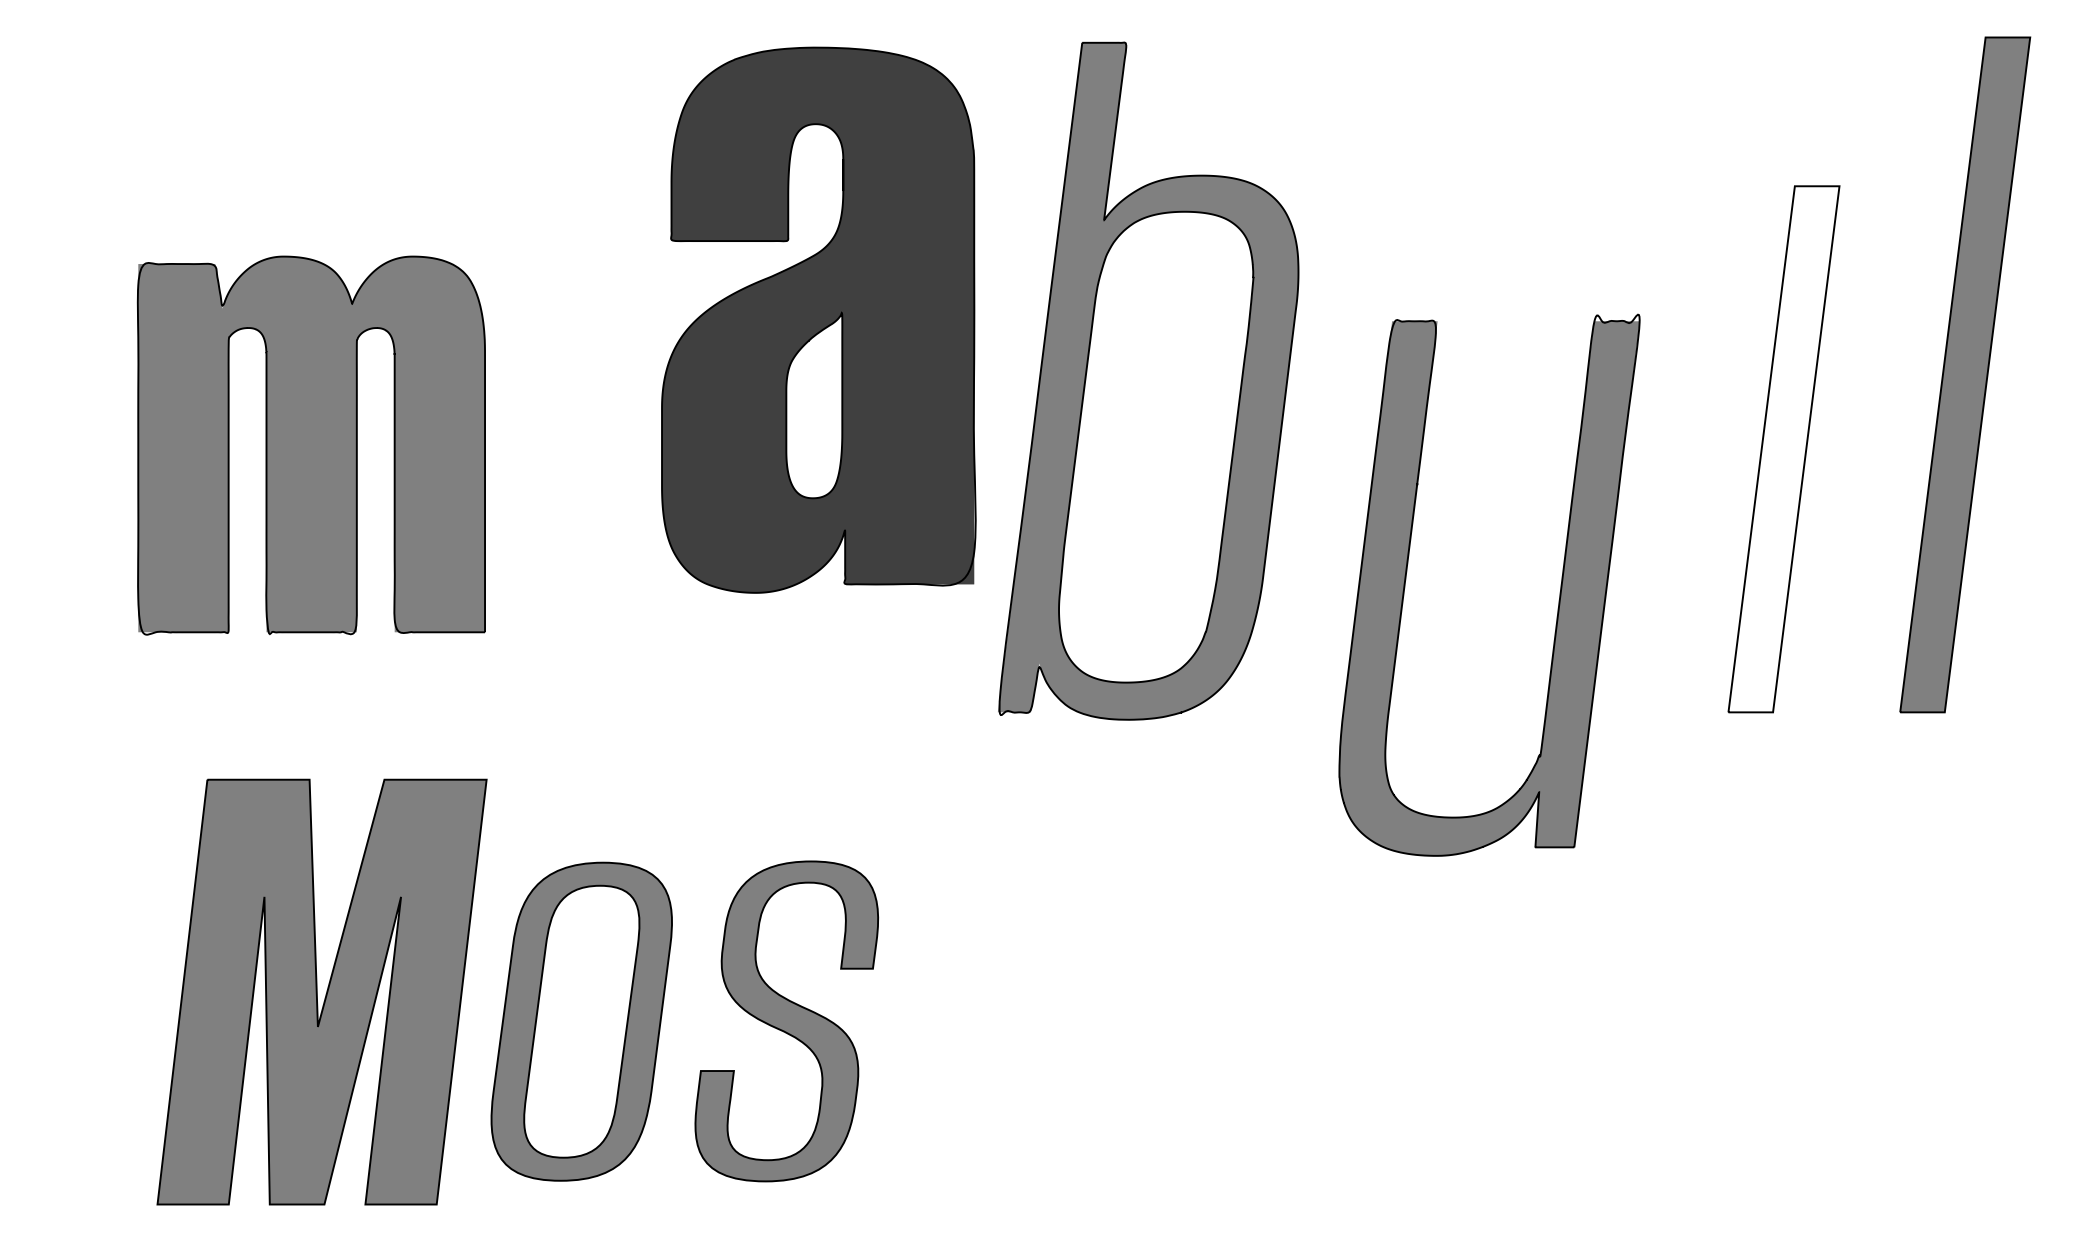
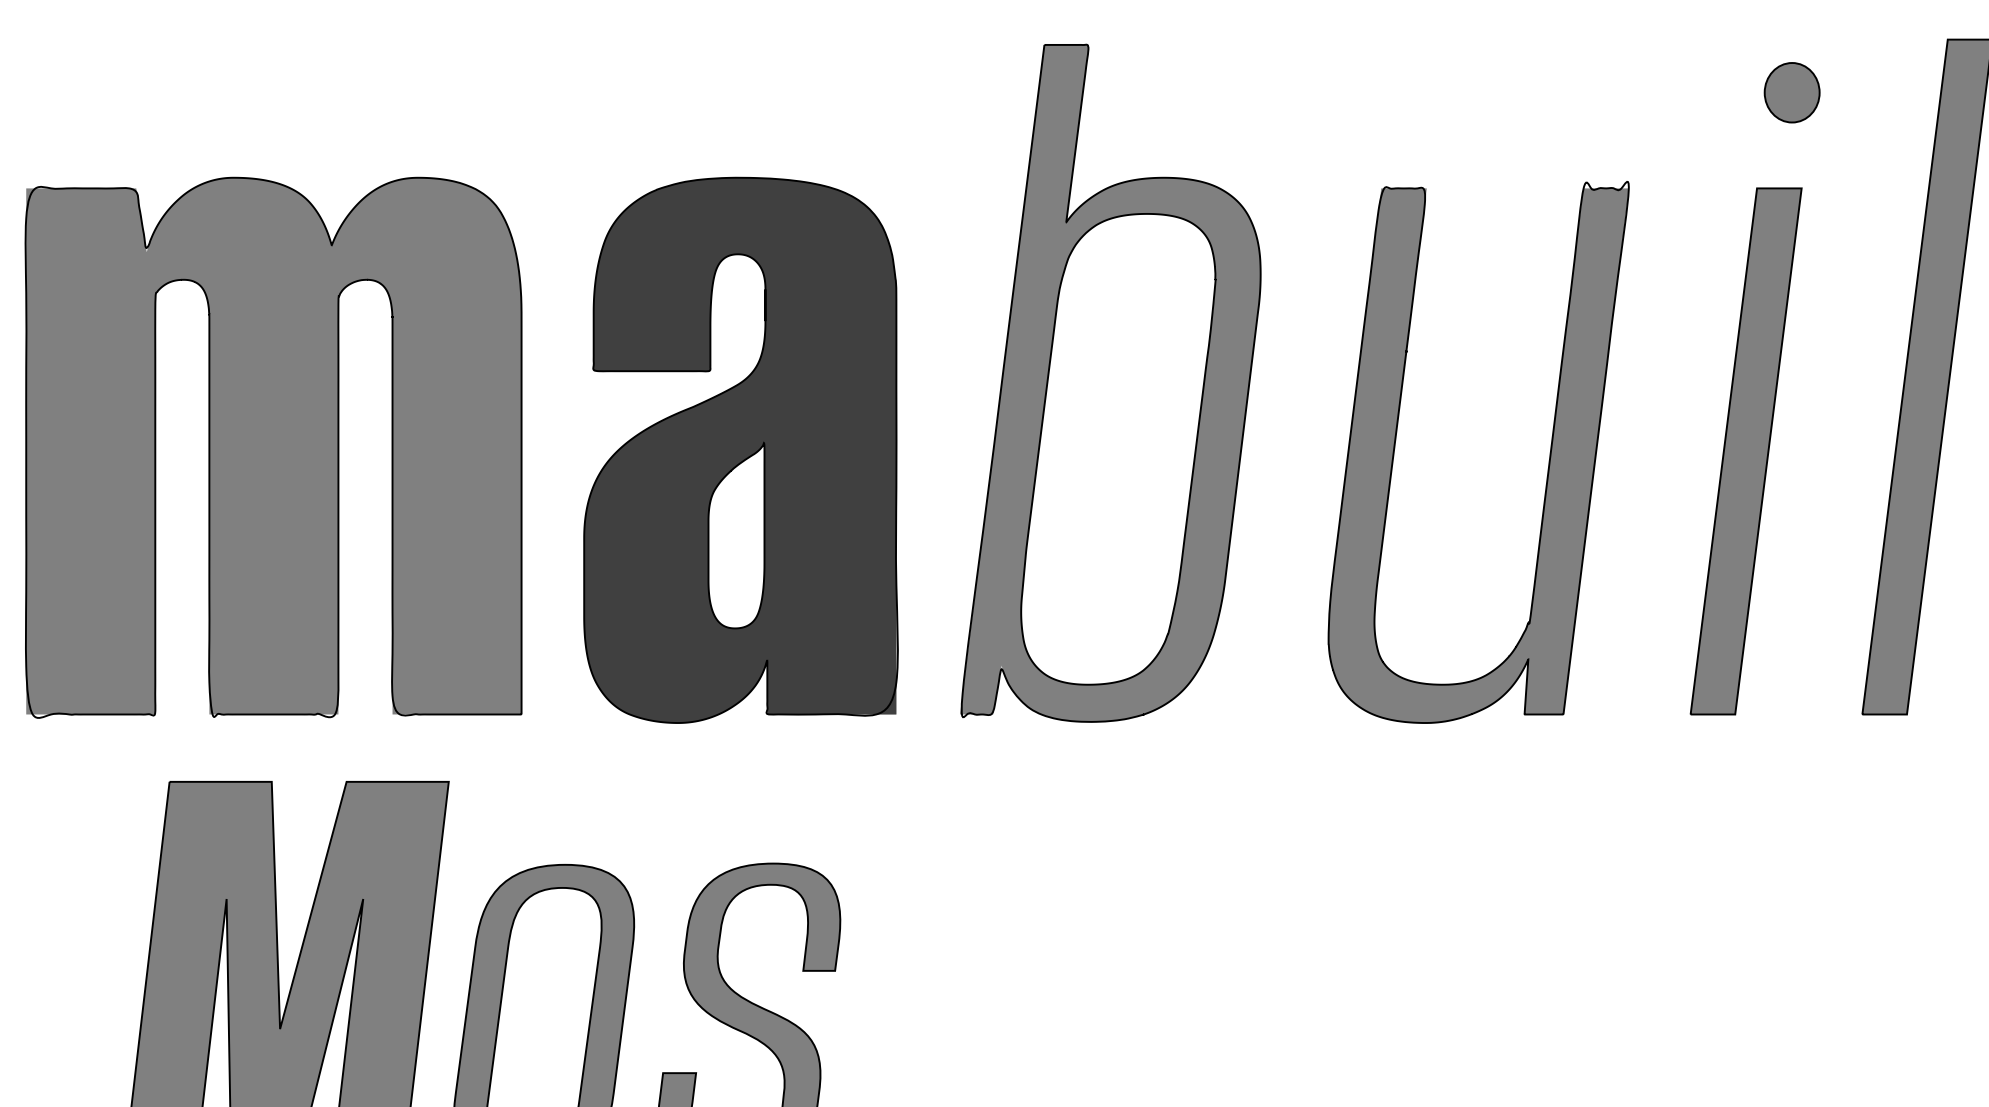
part: (1829, 90) -> (1791, 92), added
part: (818, 319) -> (740, 449), moved
part: (311, 445) -> (273, 447), size x1.43
fill: (1783, 449) -> (1745, 451), added
part: (1559, 592) -> (1548, 459), moved

